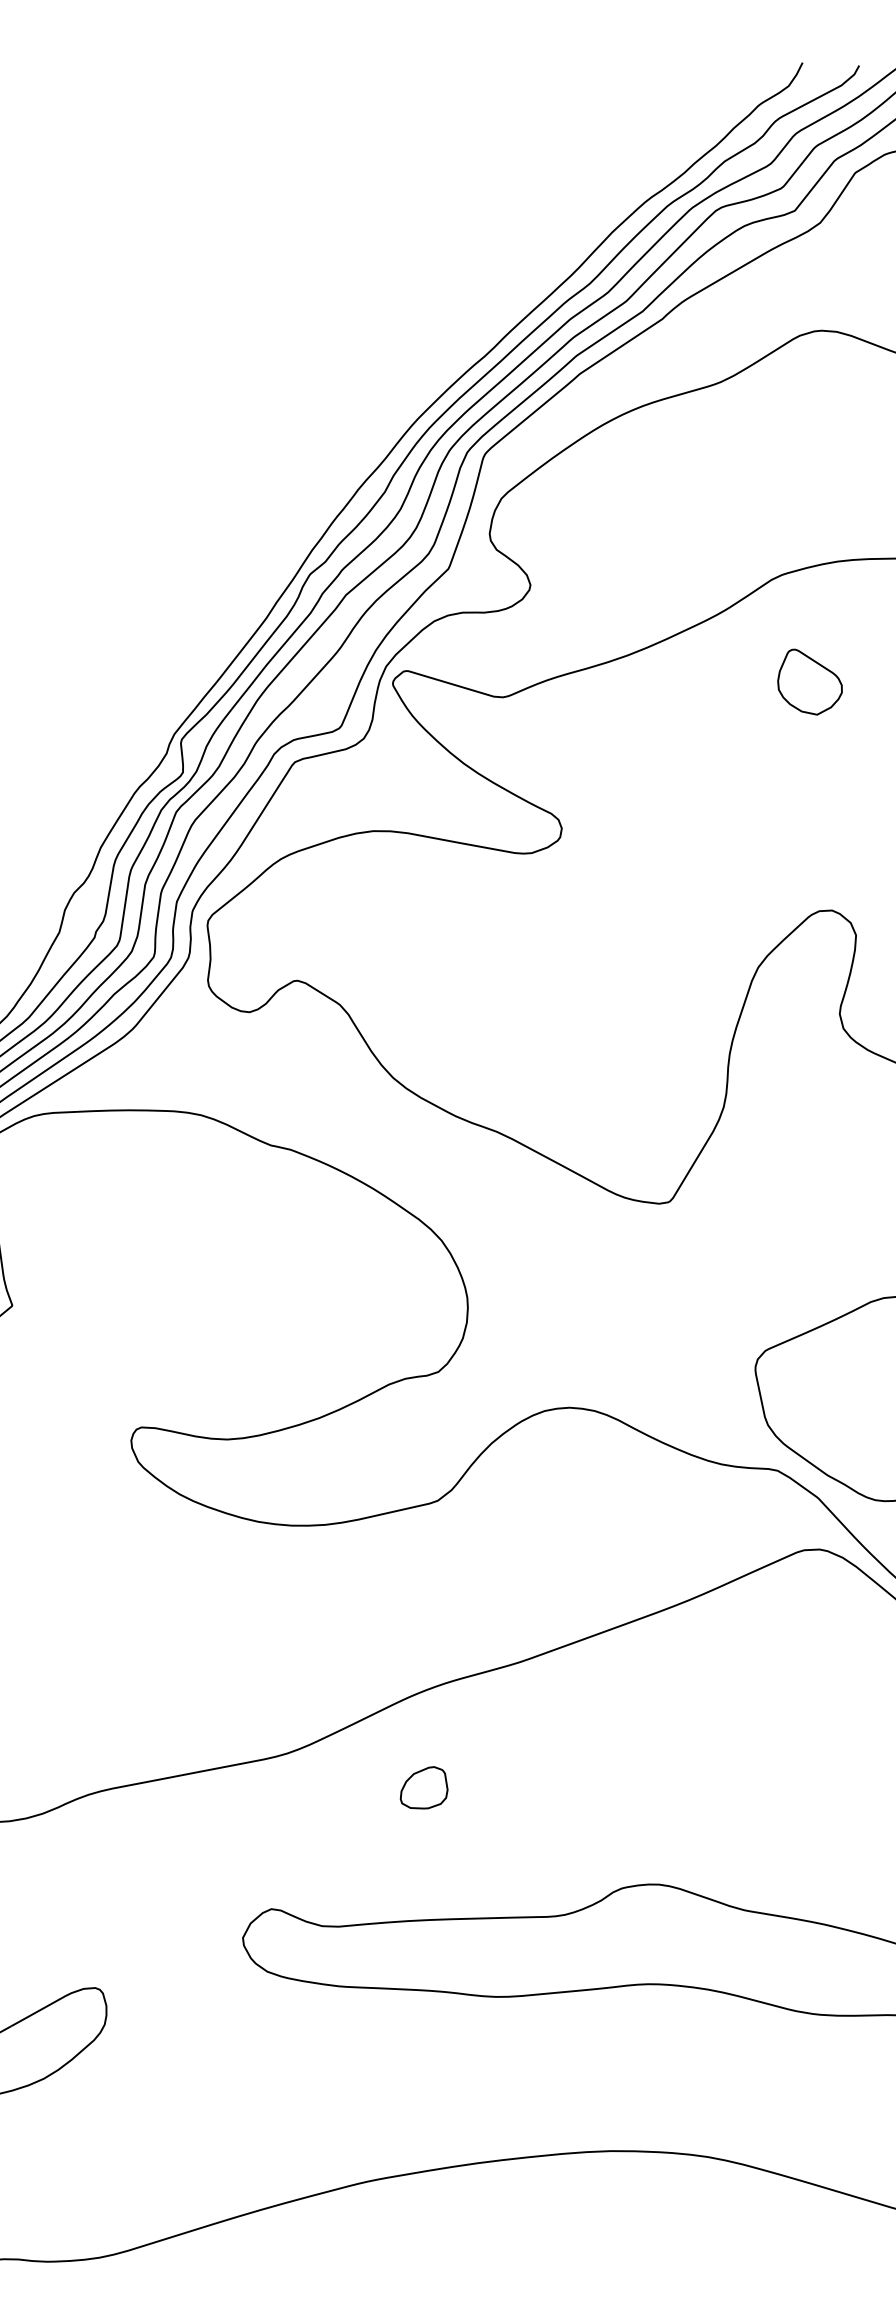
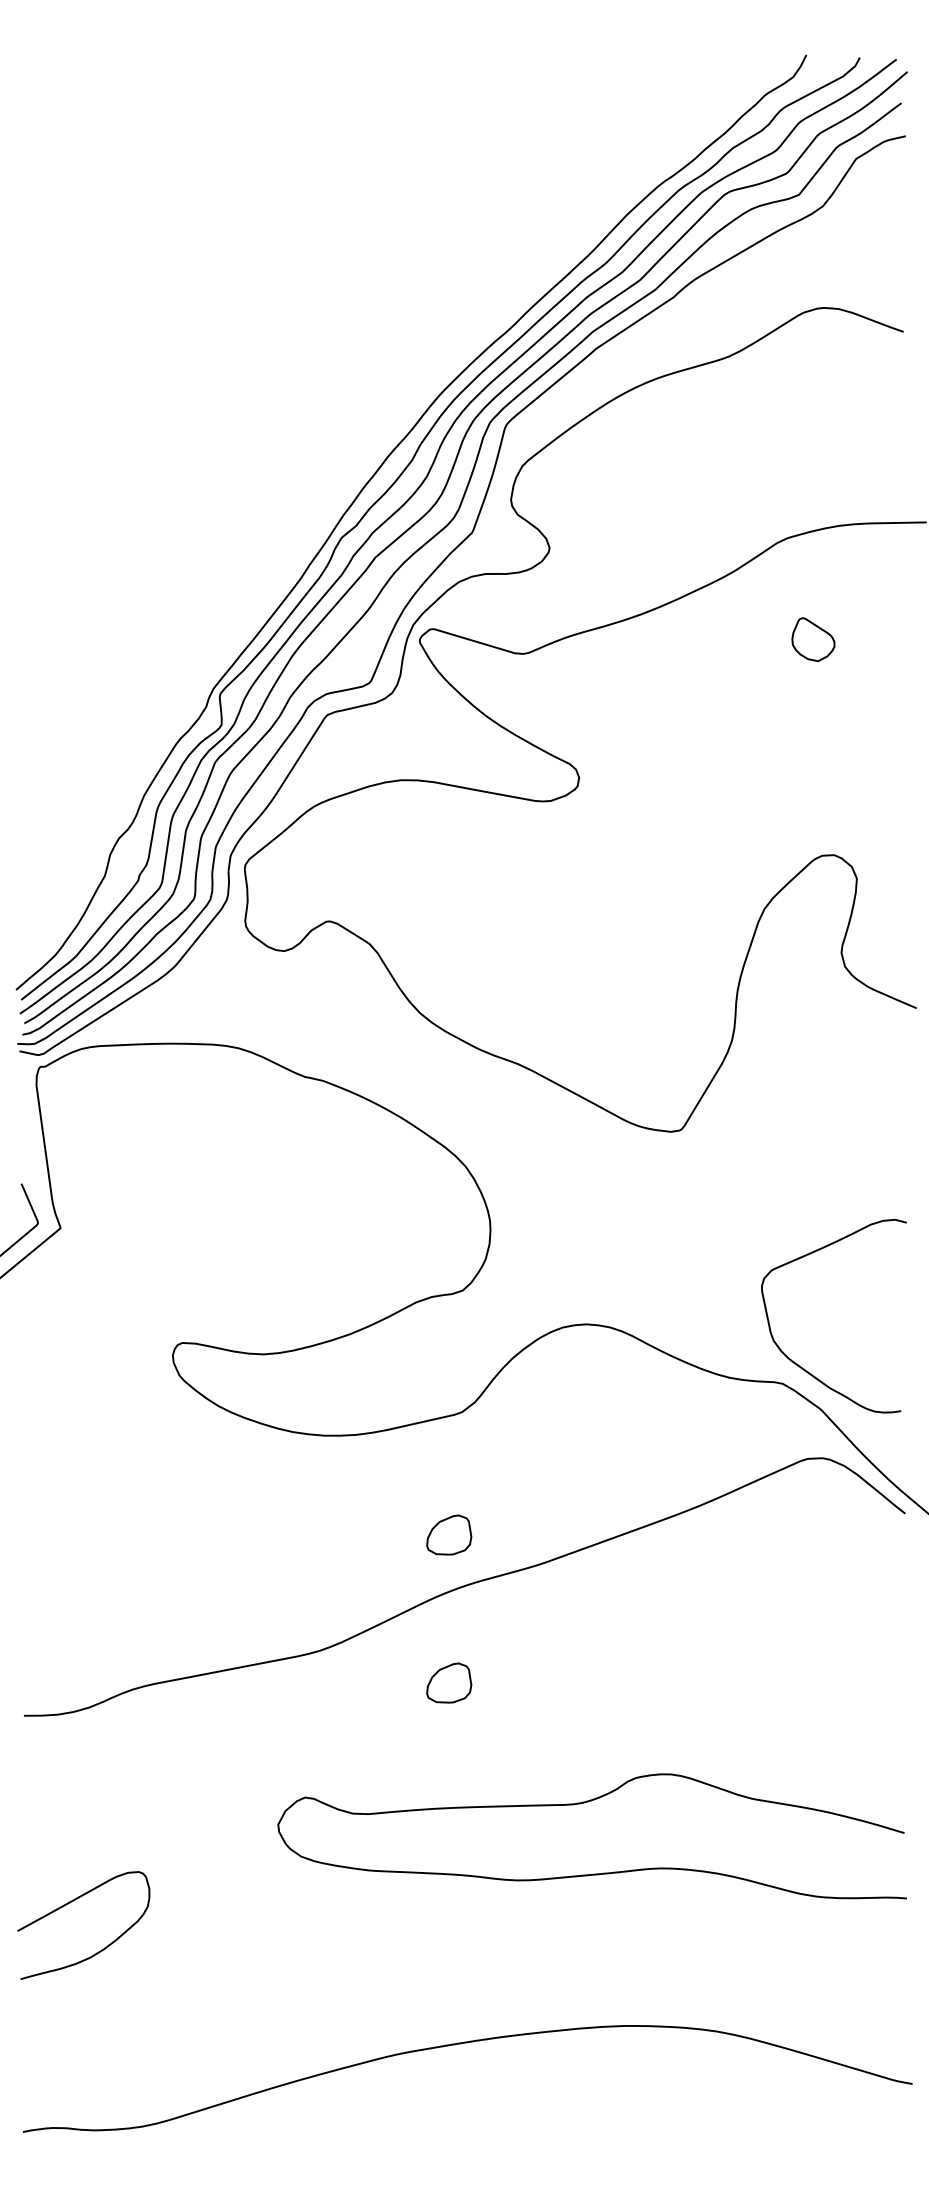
part: (810, 682) -> (813, 639), size x0.7
part: (424, 1630) -> (449, 1534), added

